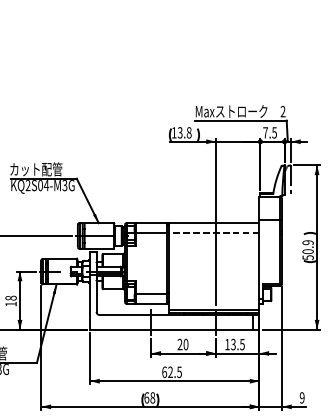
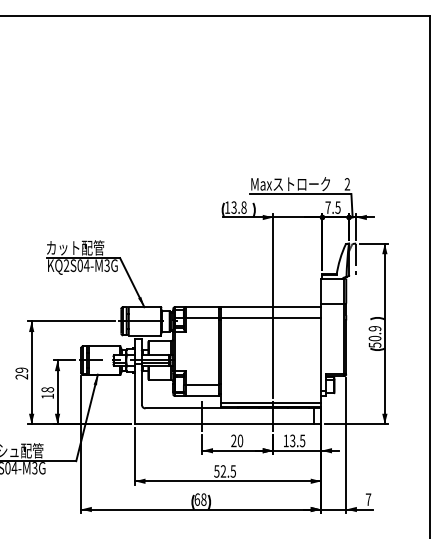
line: (213, 232) -> (270, 317), dashed -> solid
text: (164, 372) -> (216, 471), 62.5 -> 52.5
text: (302, 397) -> (368, 499), 9 -> 7

